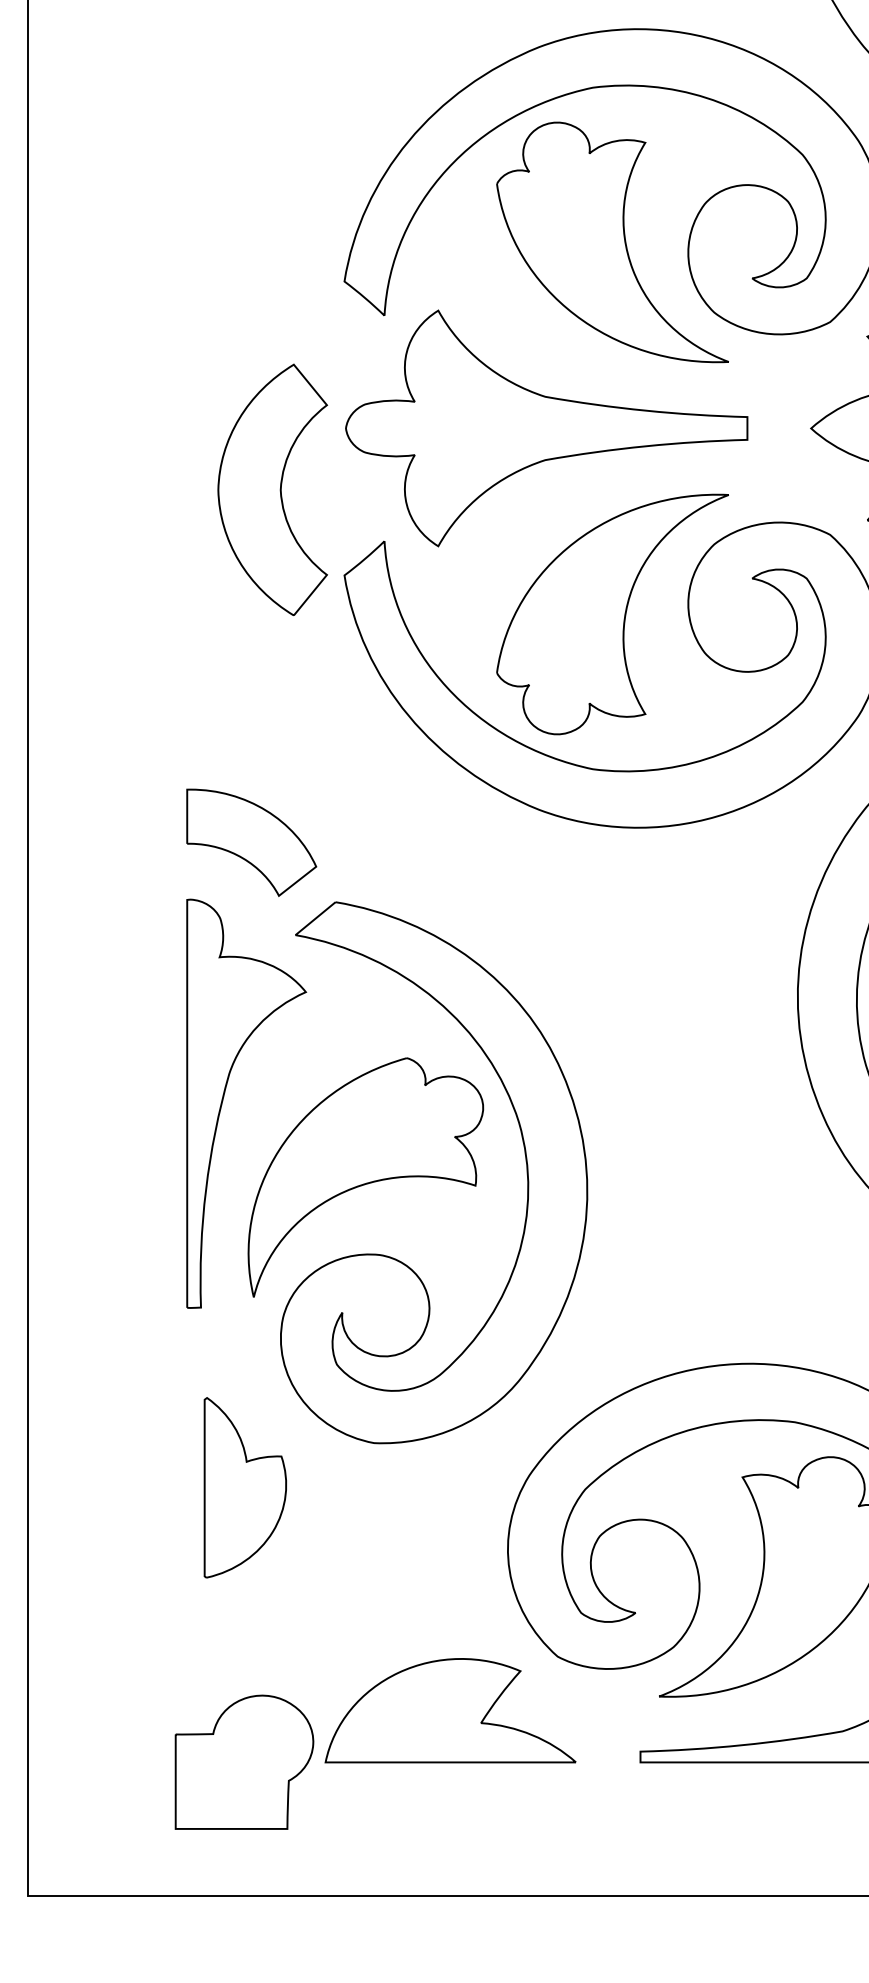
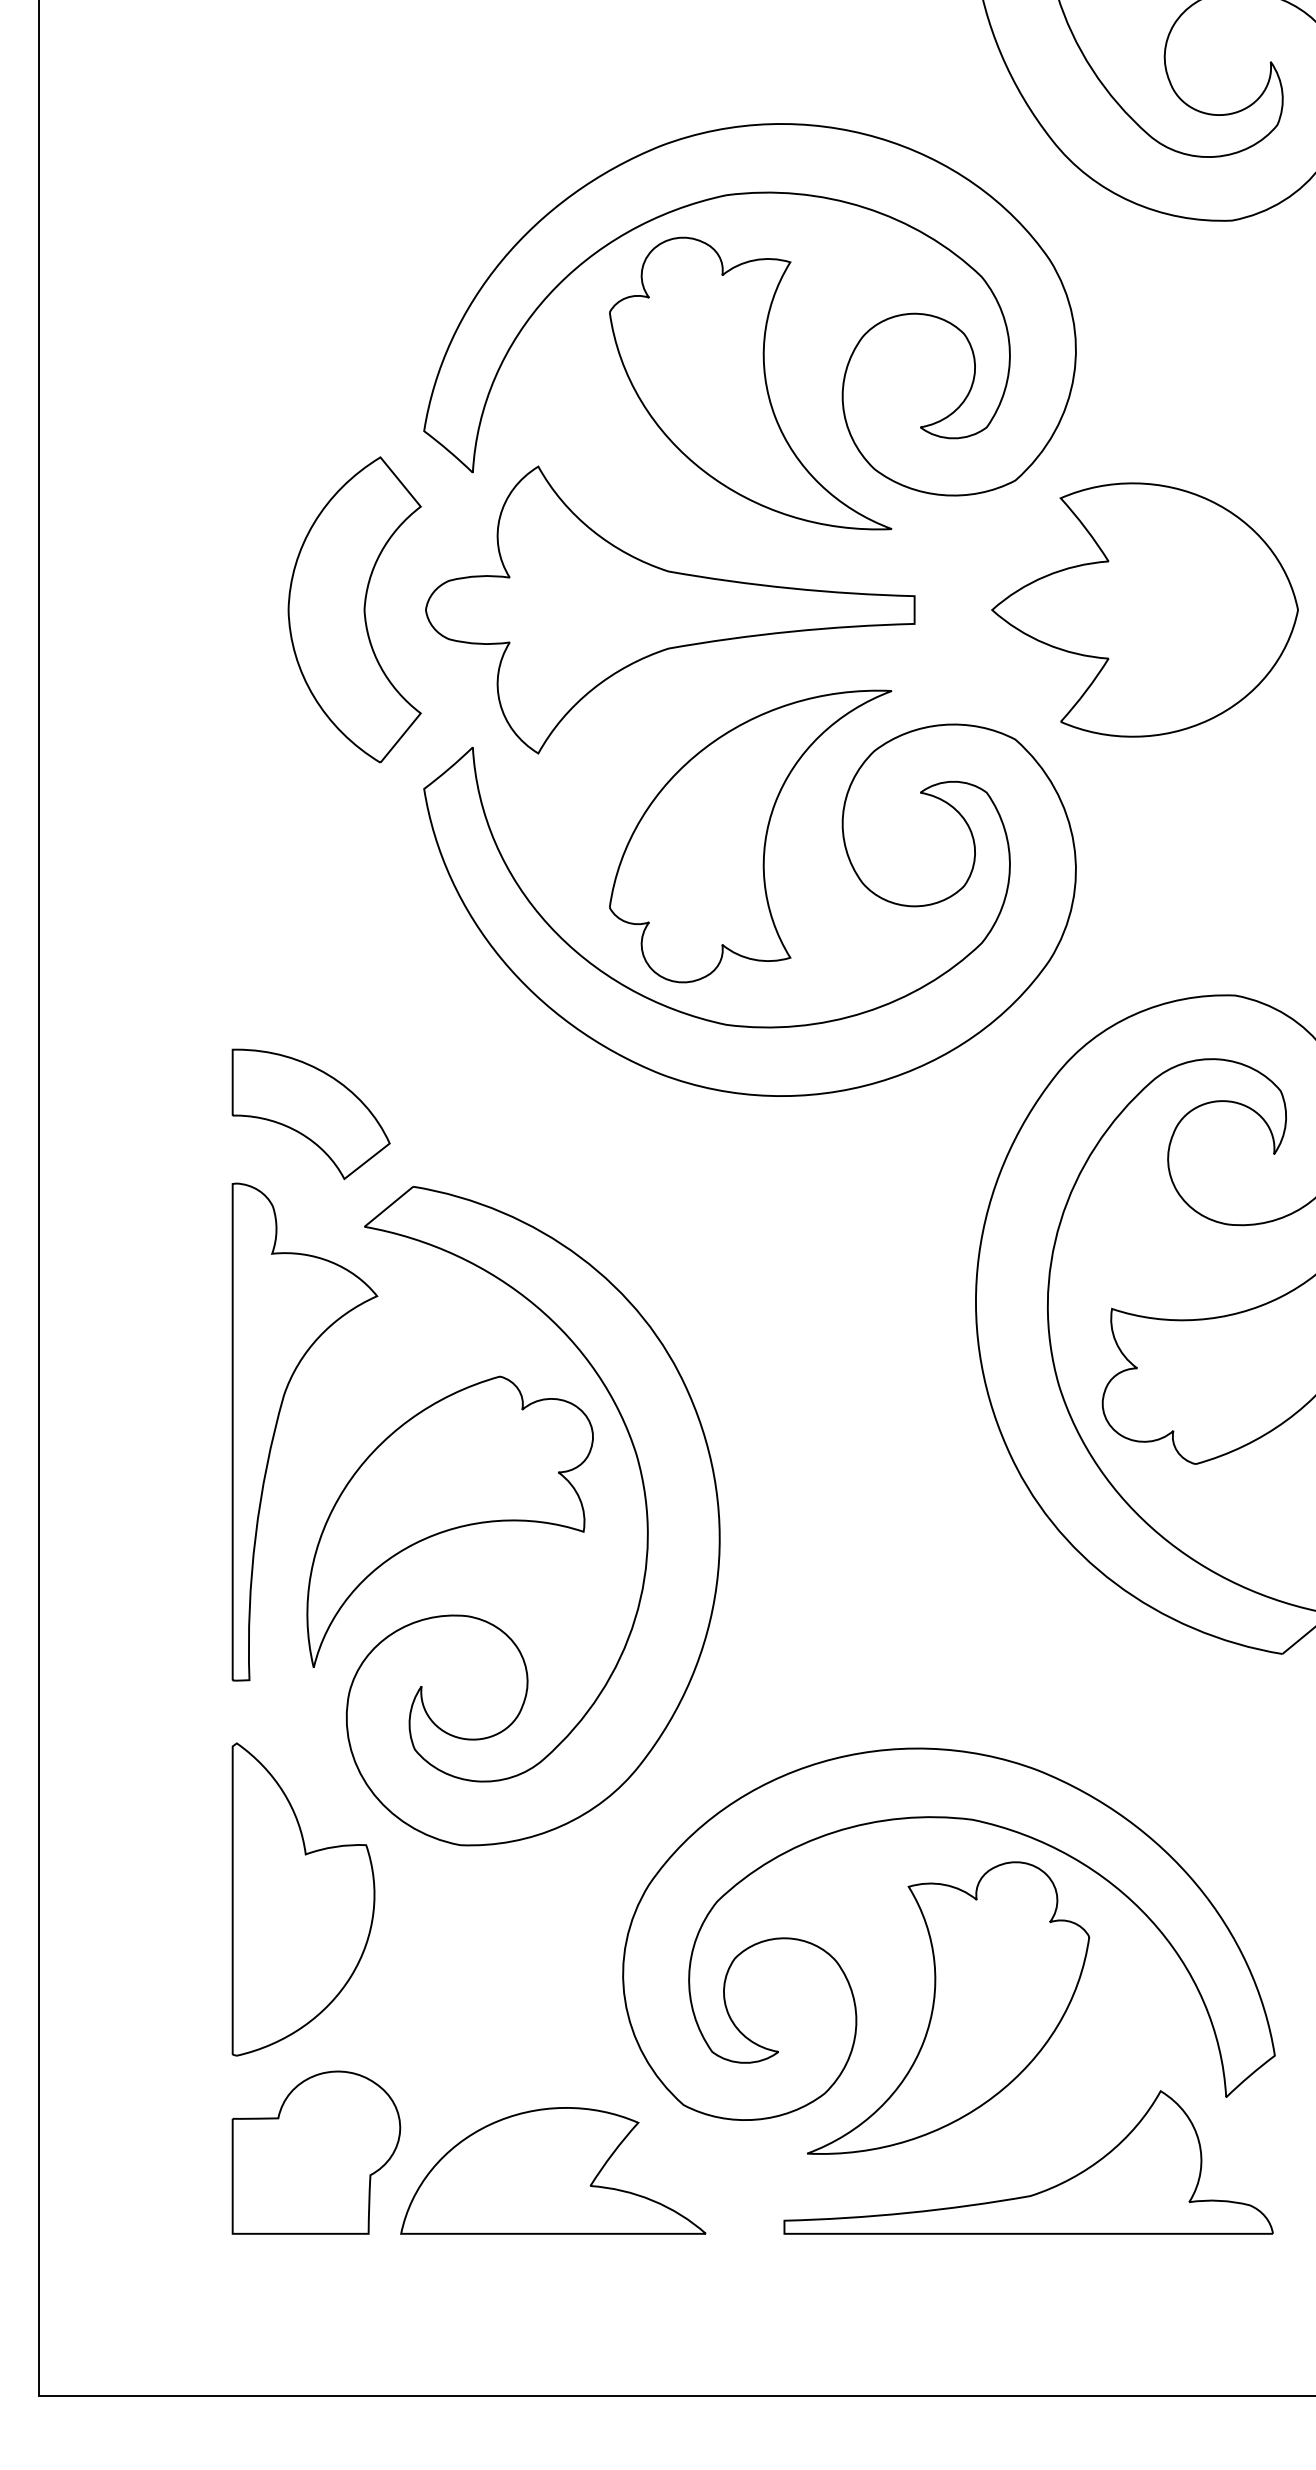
part: (272, 489) -> (354, 609), moved
part: (245, 1487) -> (303, 1899), size x1.43
part: (244, 1762) -> (316, 2152), moved

